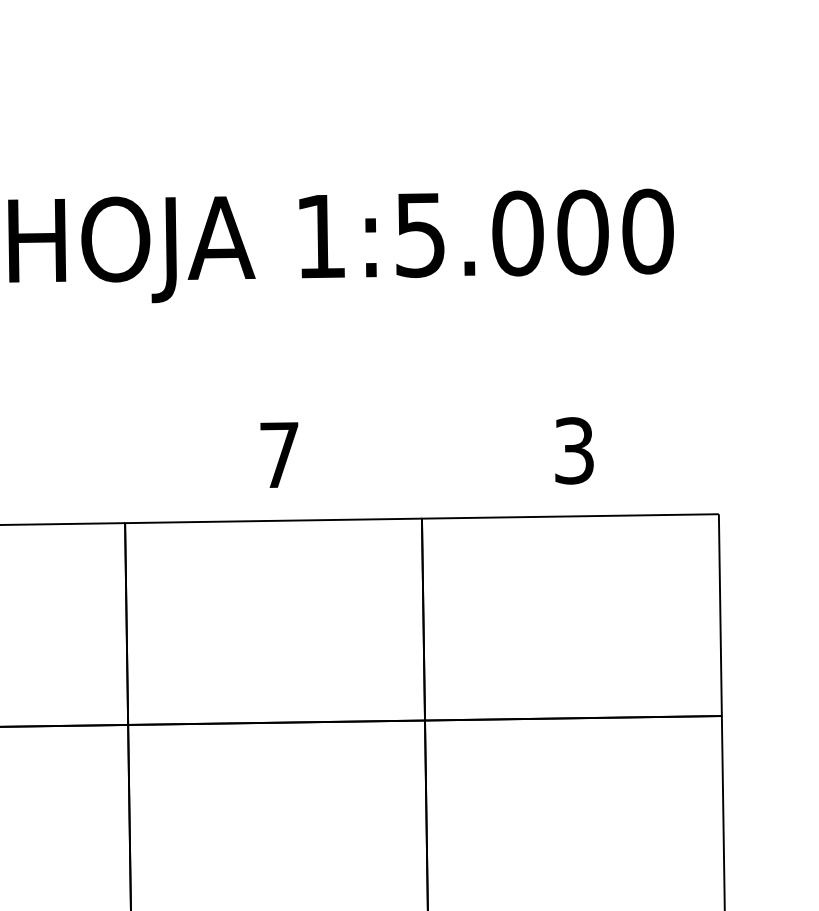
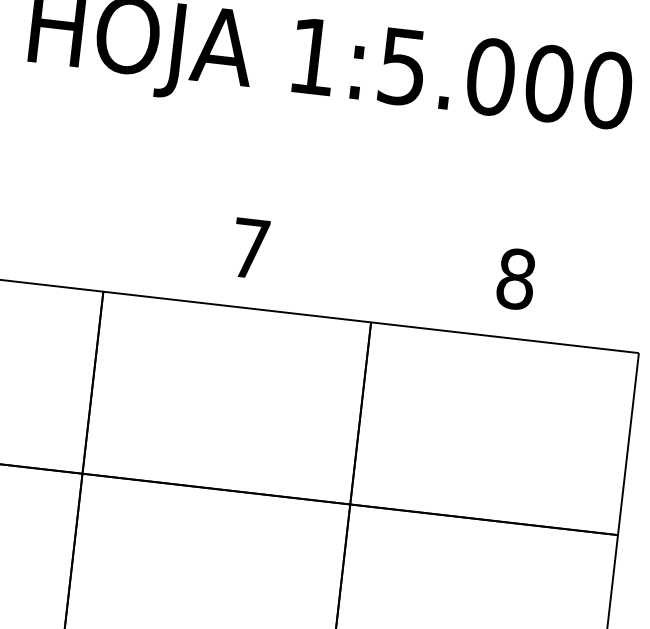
text: (574, 450) -> (516, 278), 3 -> 8

